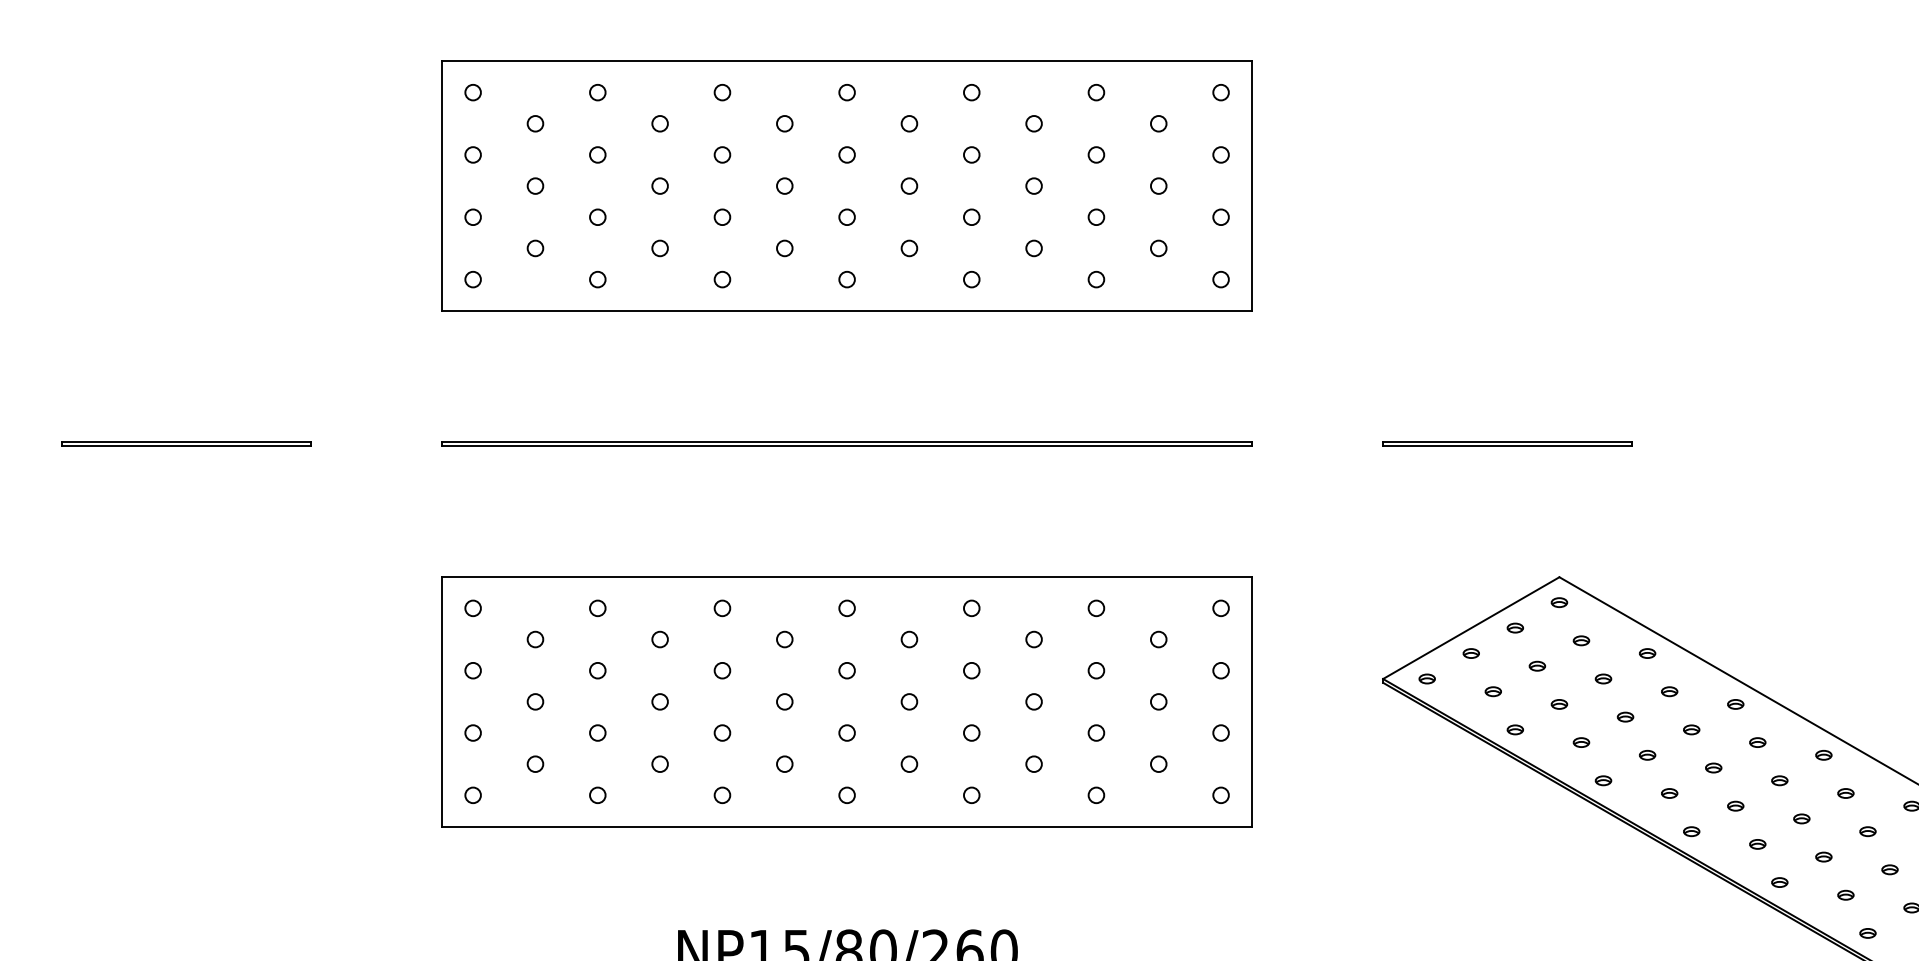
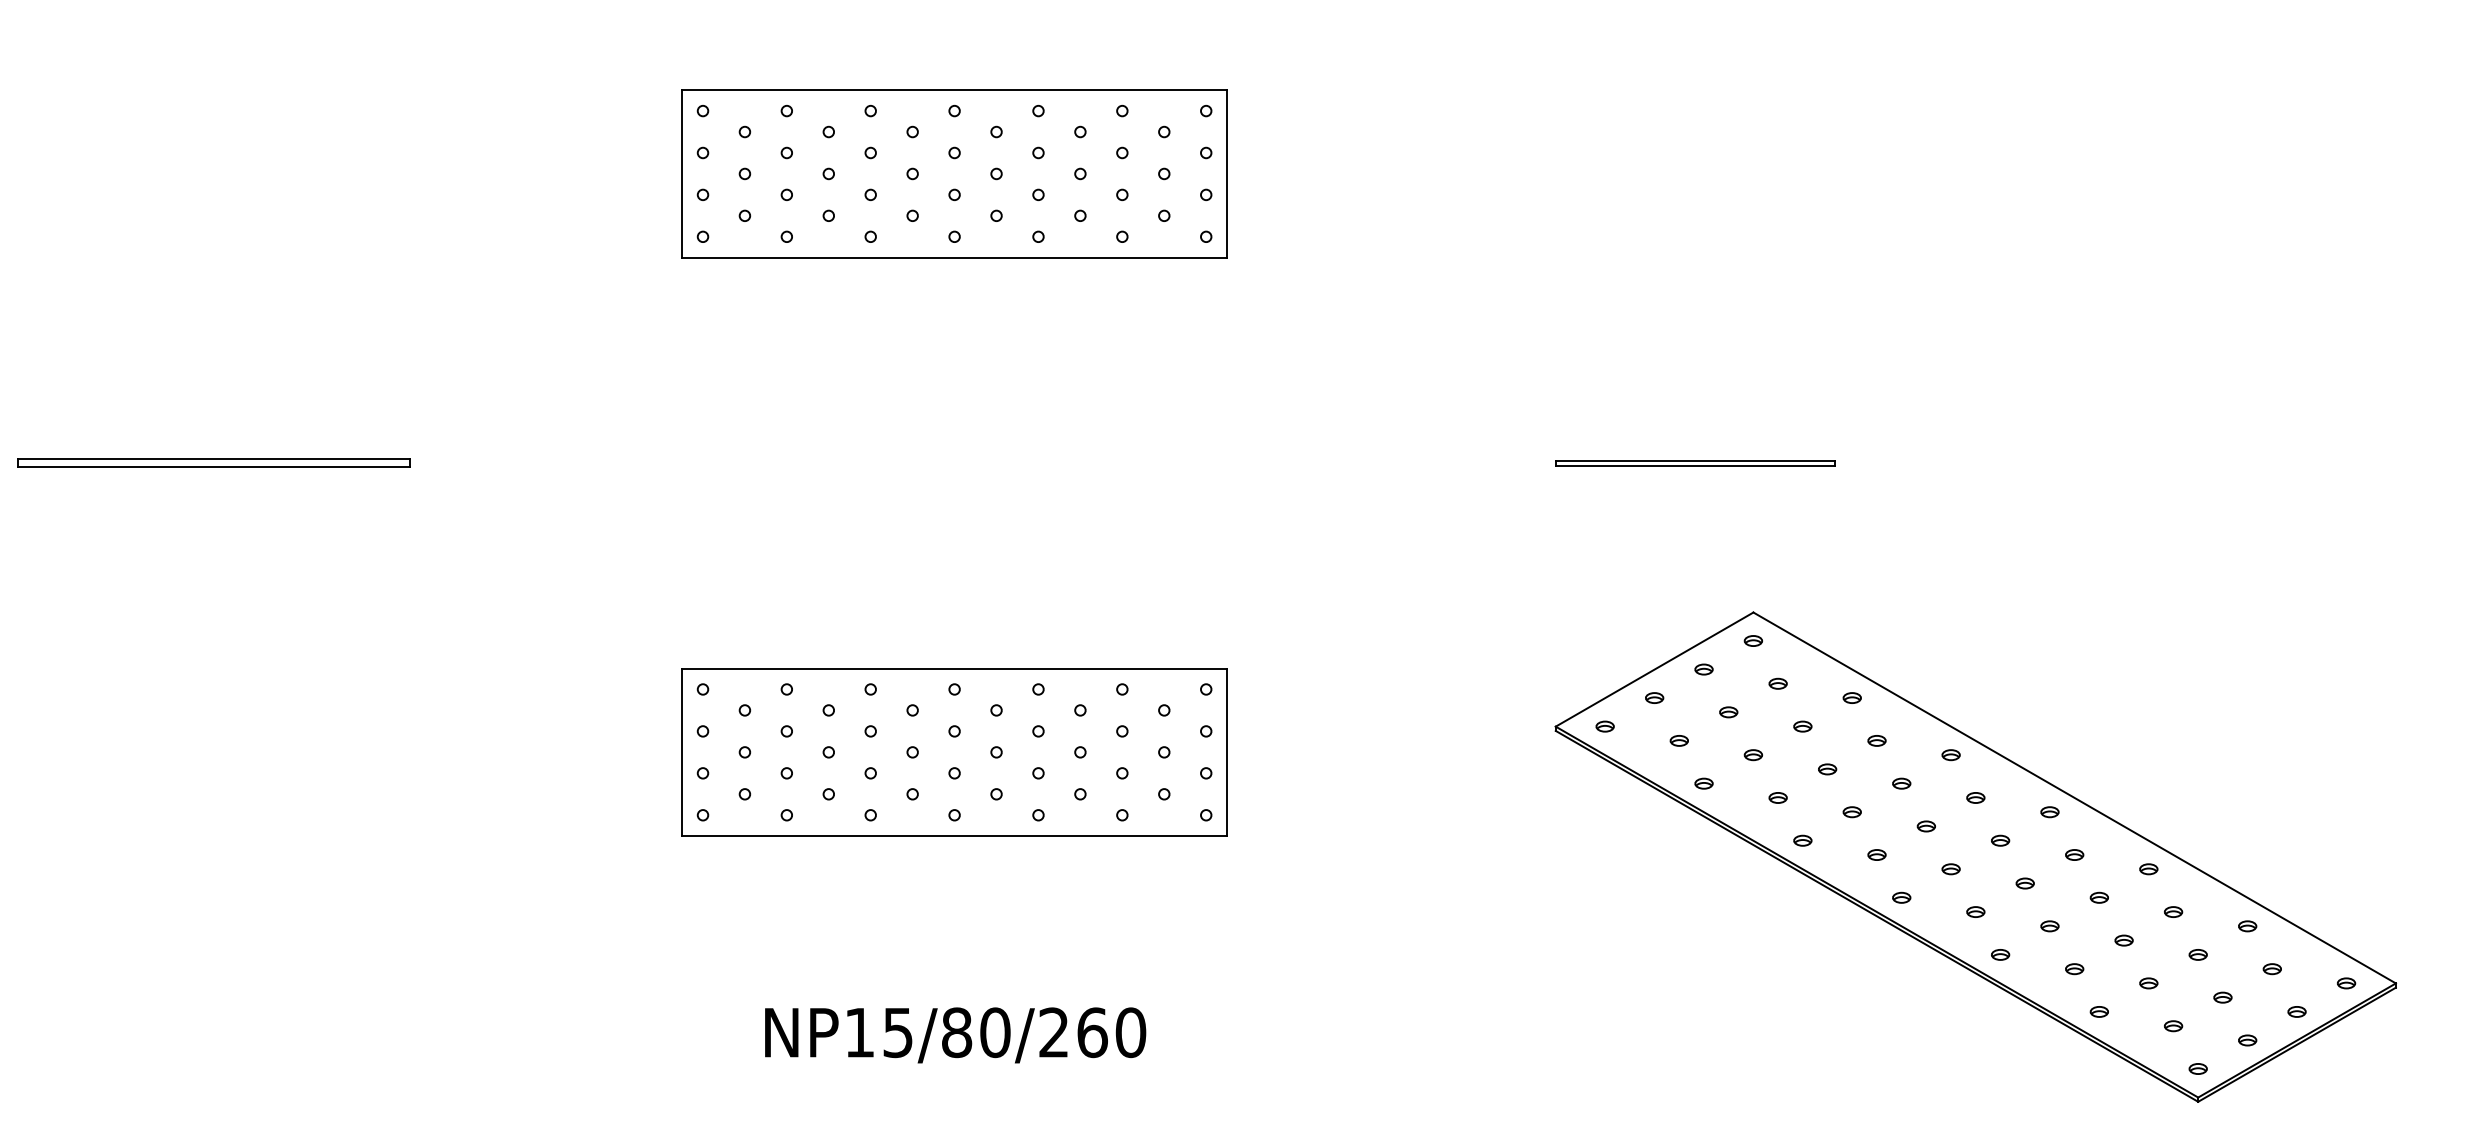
part: (846, 185) -> (954, 173), size x0.6
part: (186, 444) -> (213, 463), size x1.4
part: (846, 444) -> (954, 463), removed
part: (846, 702) -> (954, 752), size x0.6

